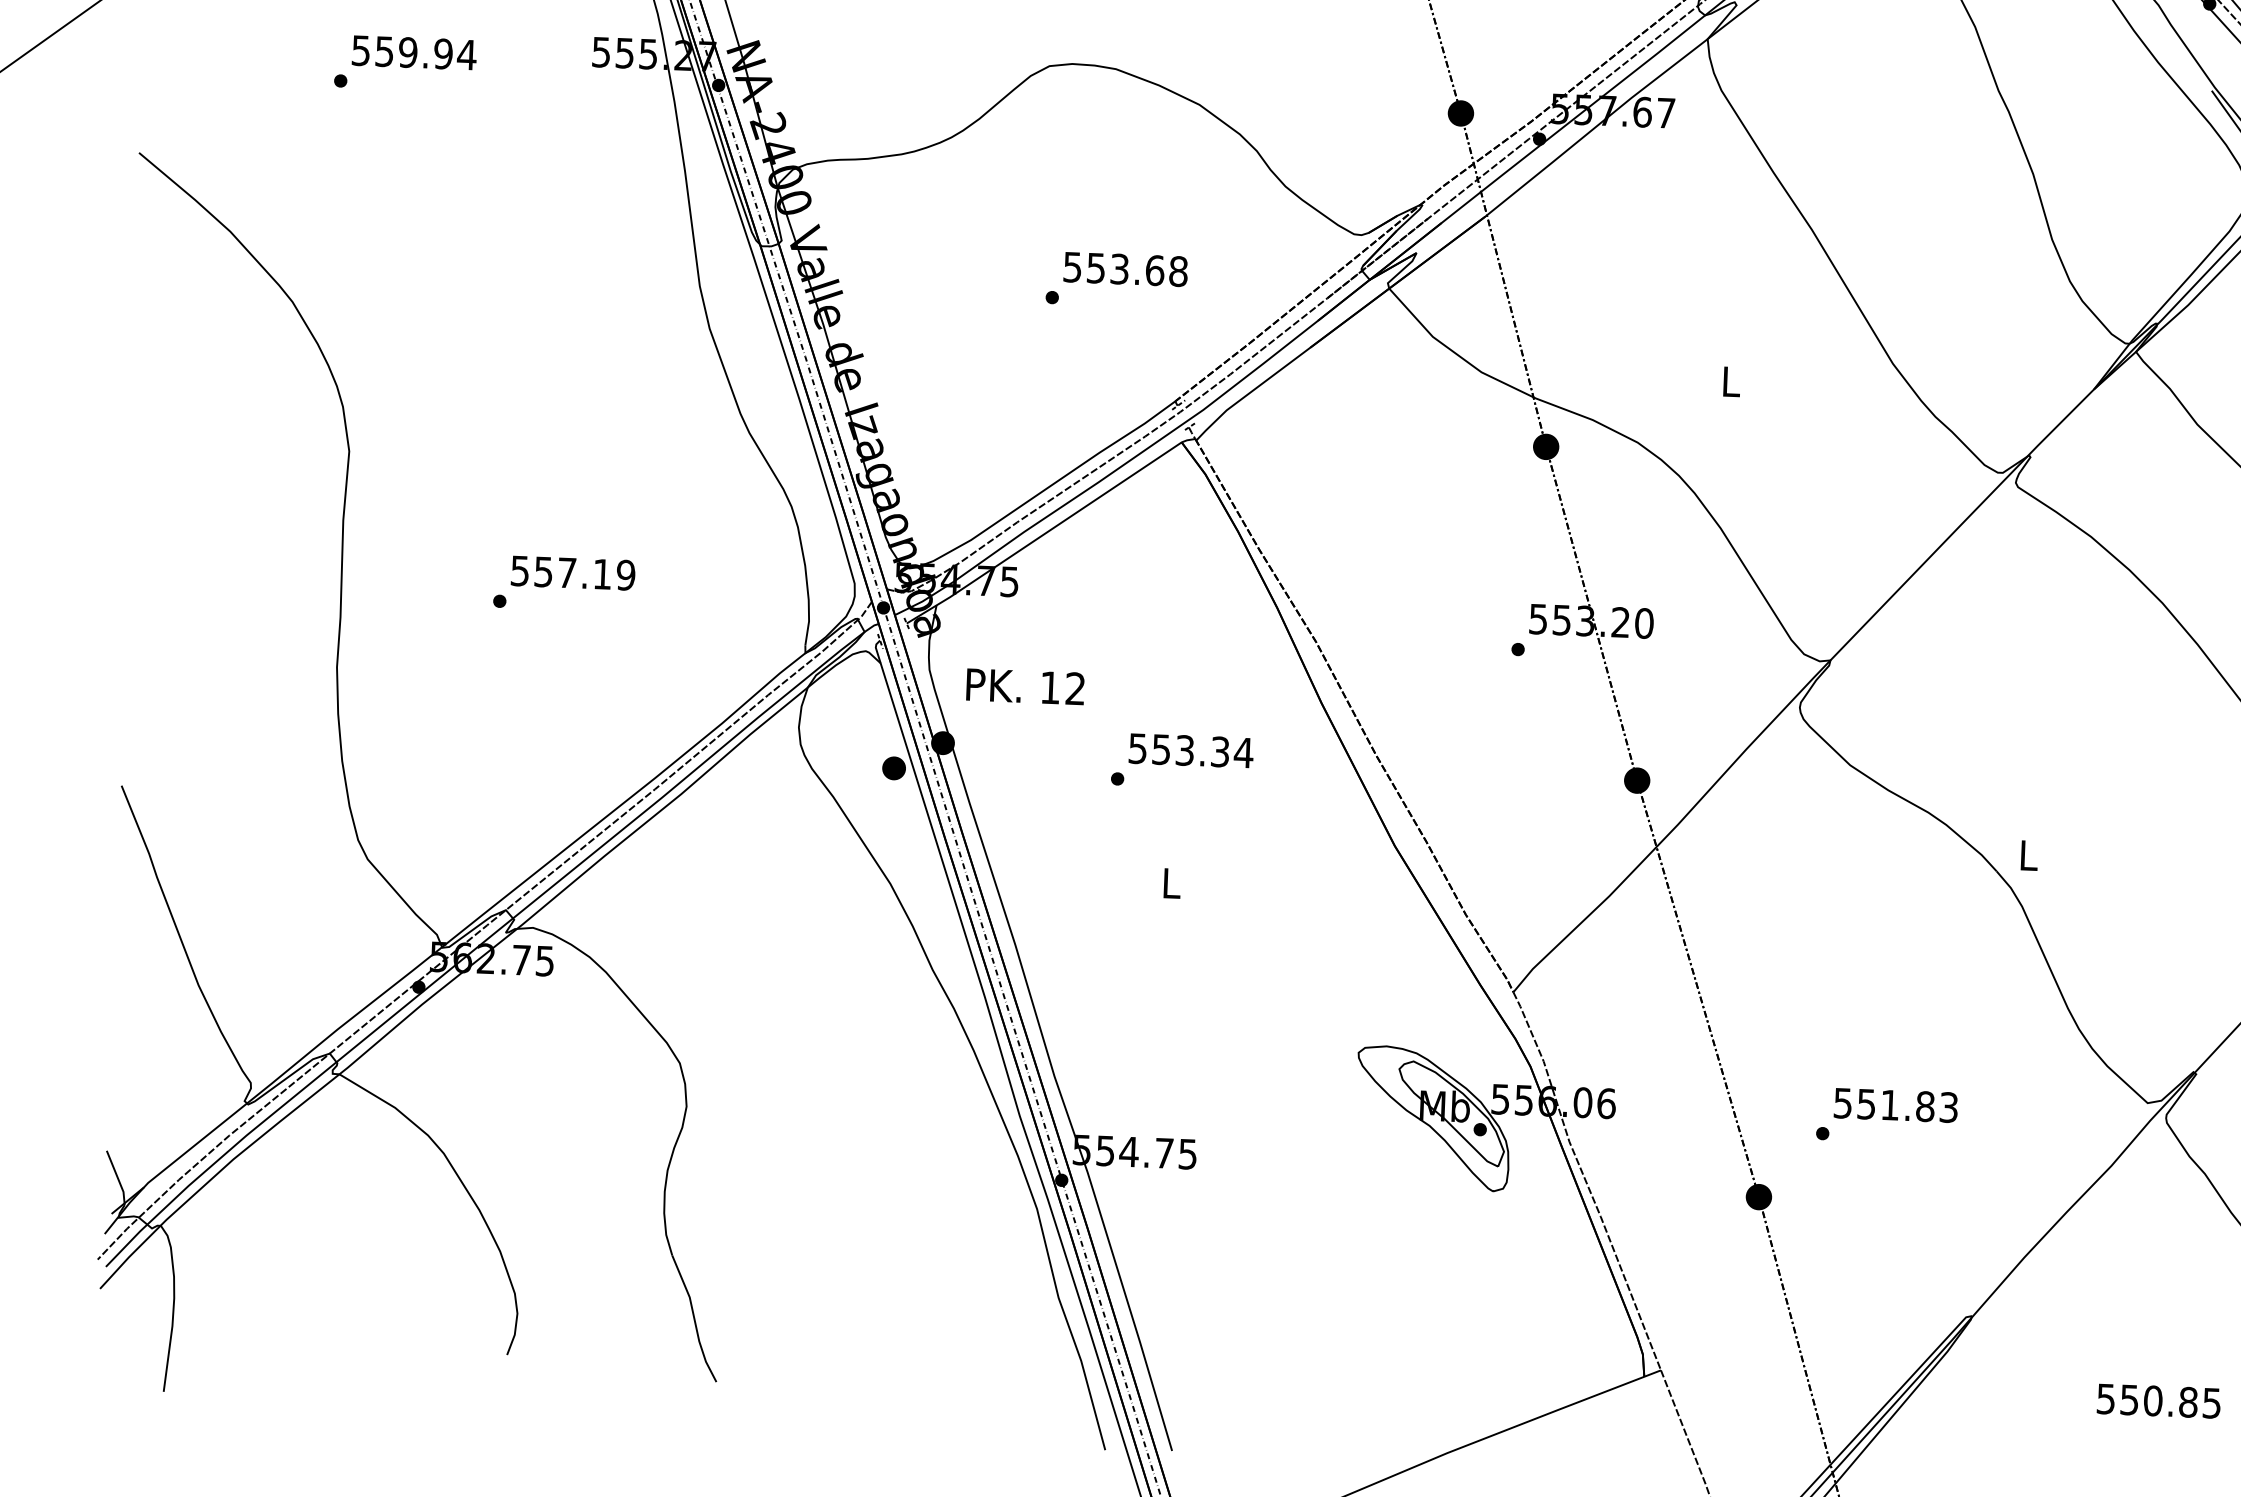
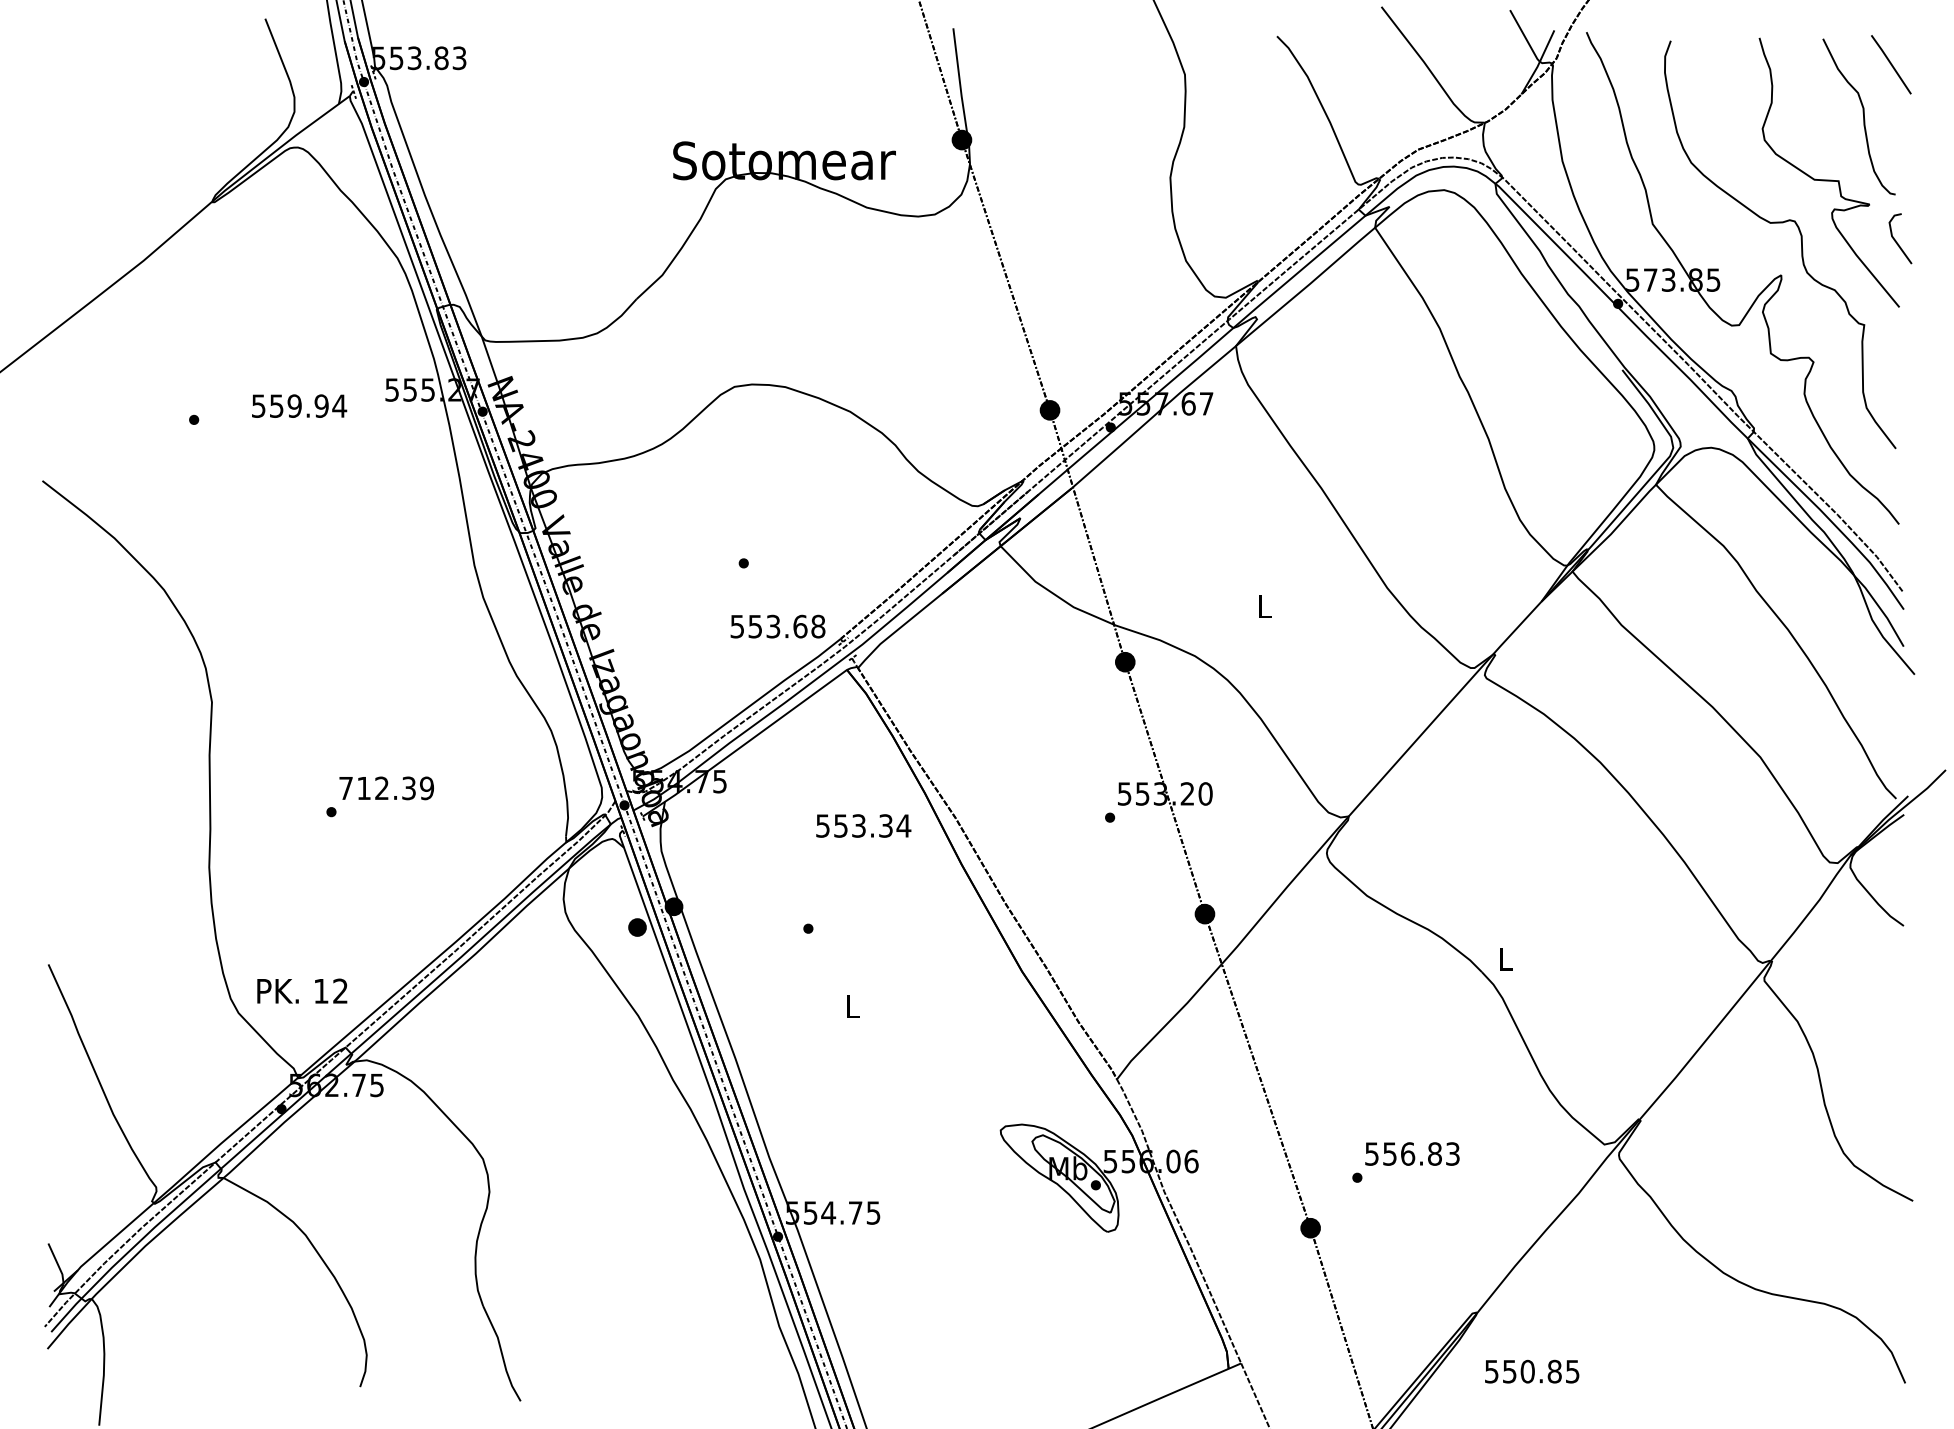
text: (414, 51) -> (299, 405), moved
text: (1125, 269) -> (777, 626), moved
text: (561, 572) -> (377, 788), 557.19 -> 712.39
text: (1025, 685) -> (302, 990), moved
text: (1190, 750) -> (863, 825), moved
text: (1890, 1104) -> (1408, 1153), 551.83 -> 556.83
text: (2159, 1400) -> (1532, 1371), moved

